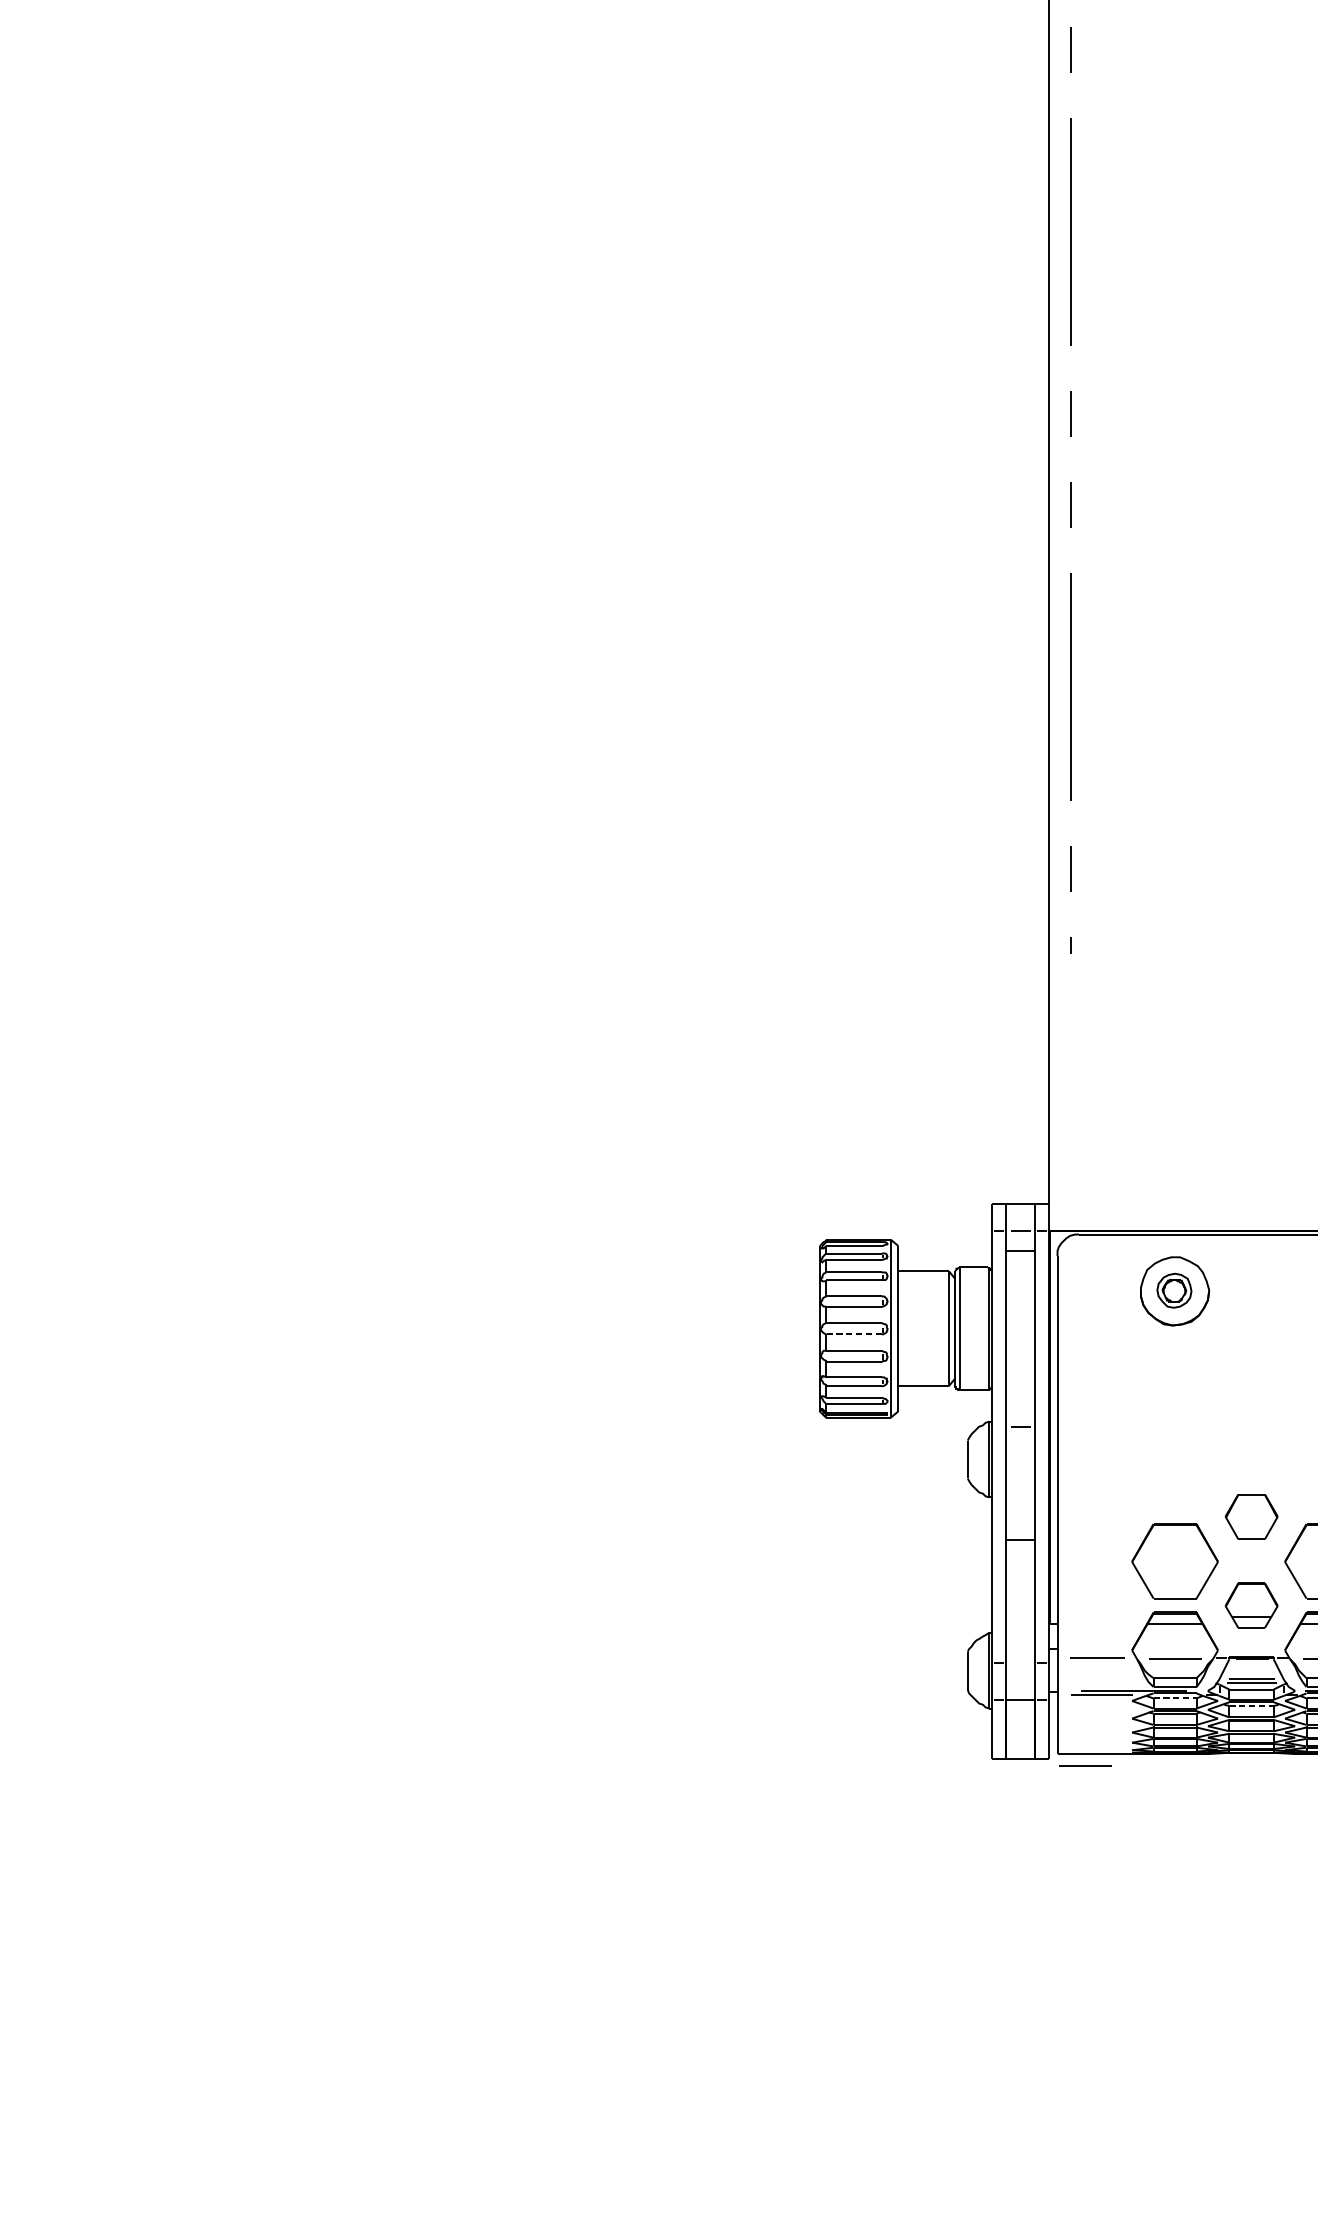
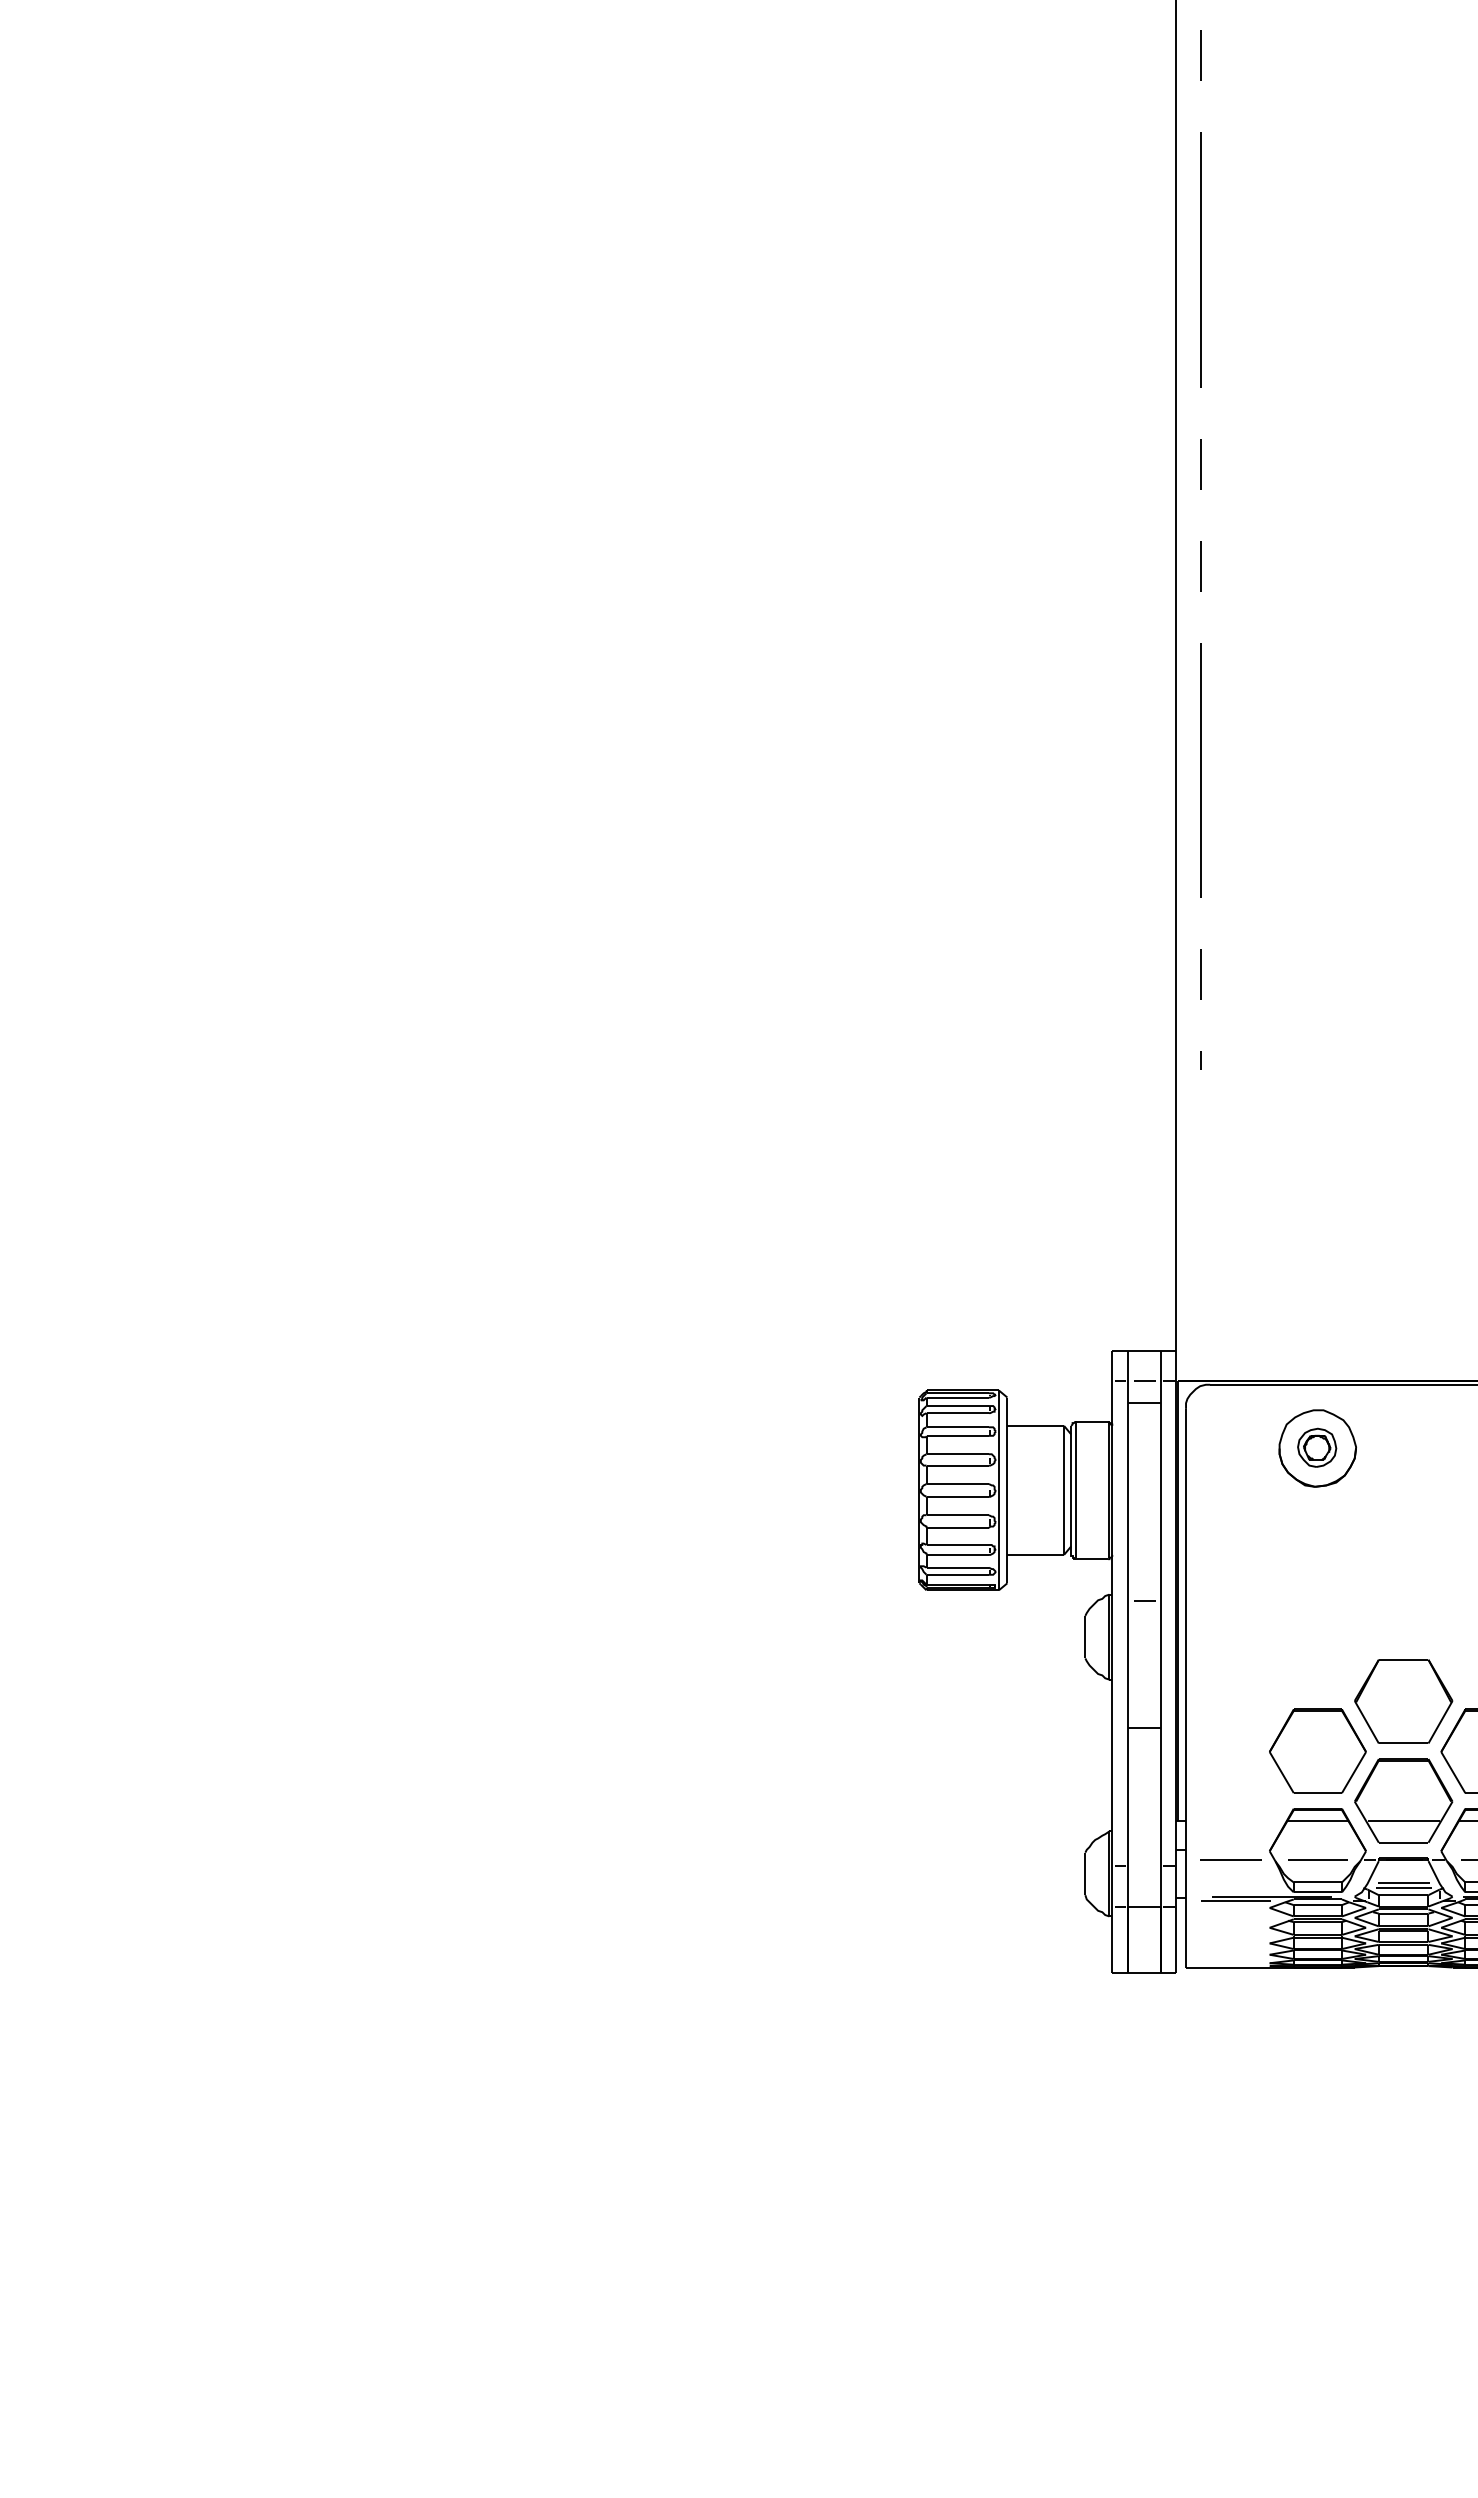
line: (853, 1334) -> (957, 1496), dashed -> solid
part: (1251, 1516) -> (1403, 1701), size x1.67
part: (1251, 1605) -> (1403, 1800), size x1.67
line: (1175, 1698) -> (1318, 1905), dashed -> solid
line: (1251, 1705) -> (1403, 1913), dashed -> solid
line: (1084, 1765) -> (1216, 1980), removed

